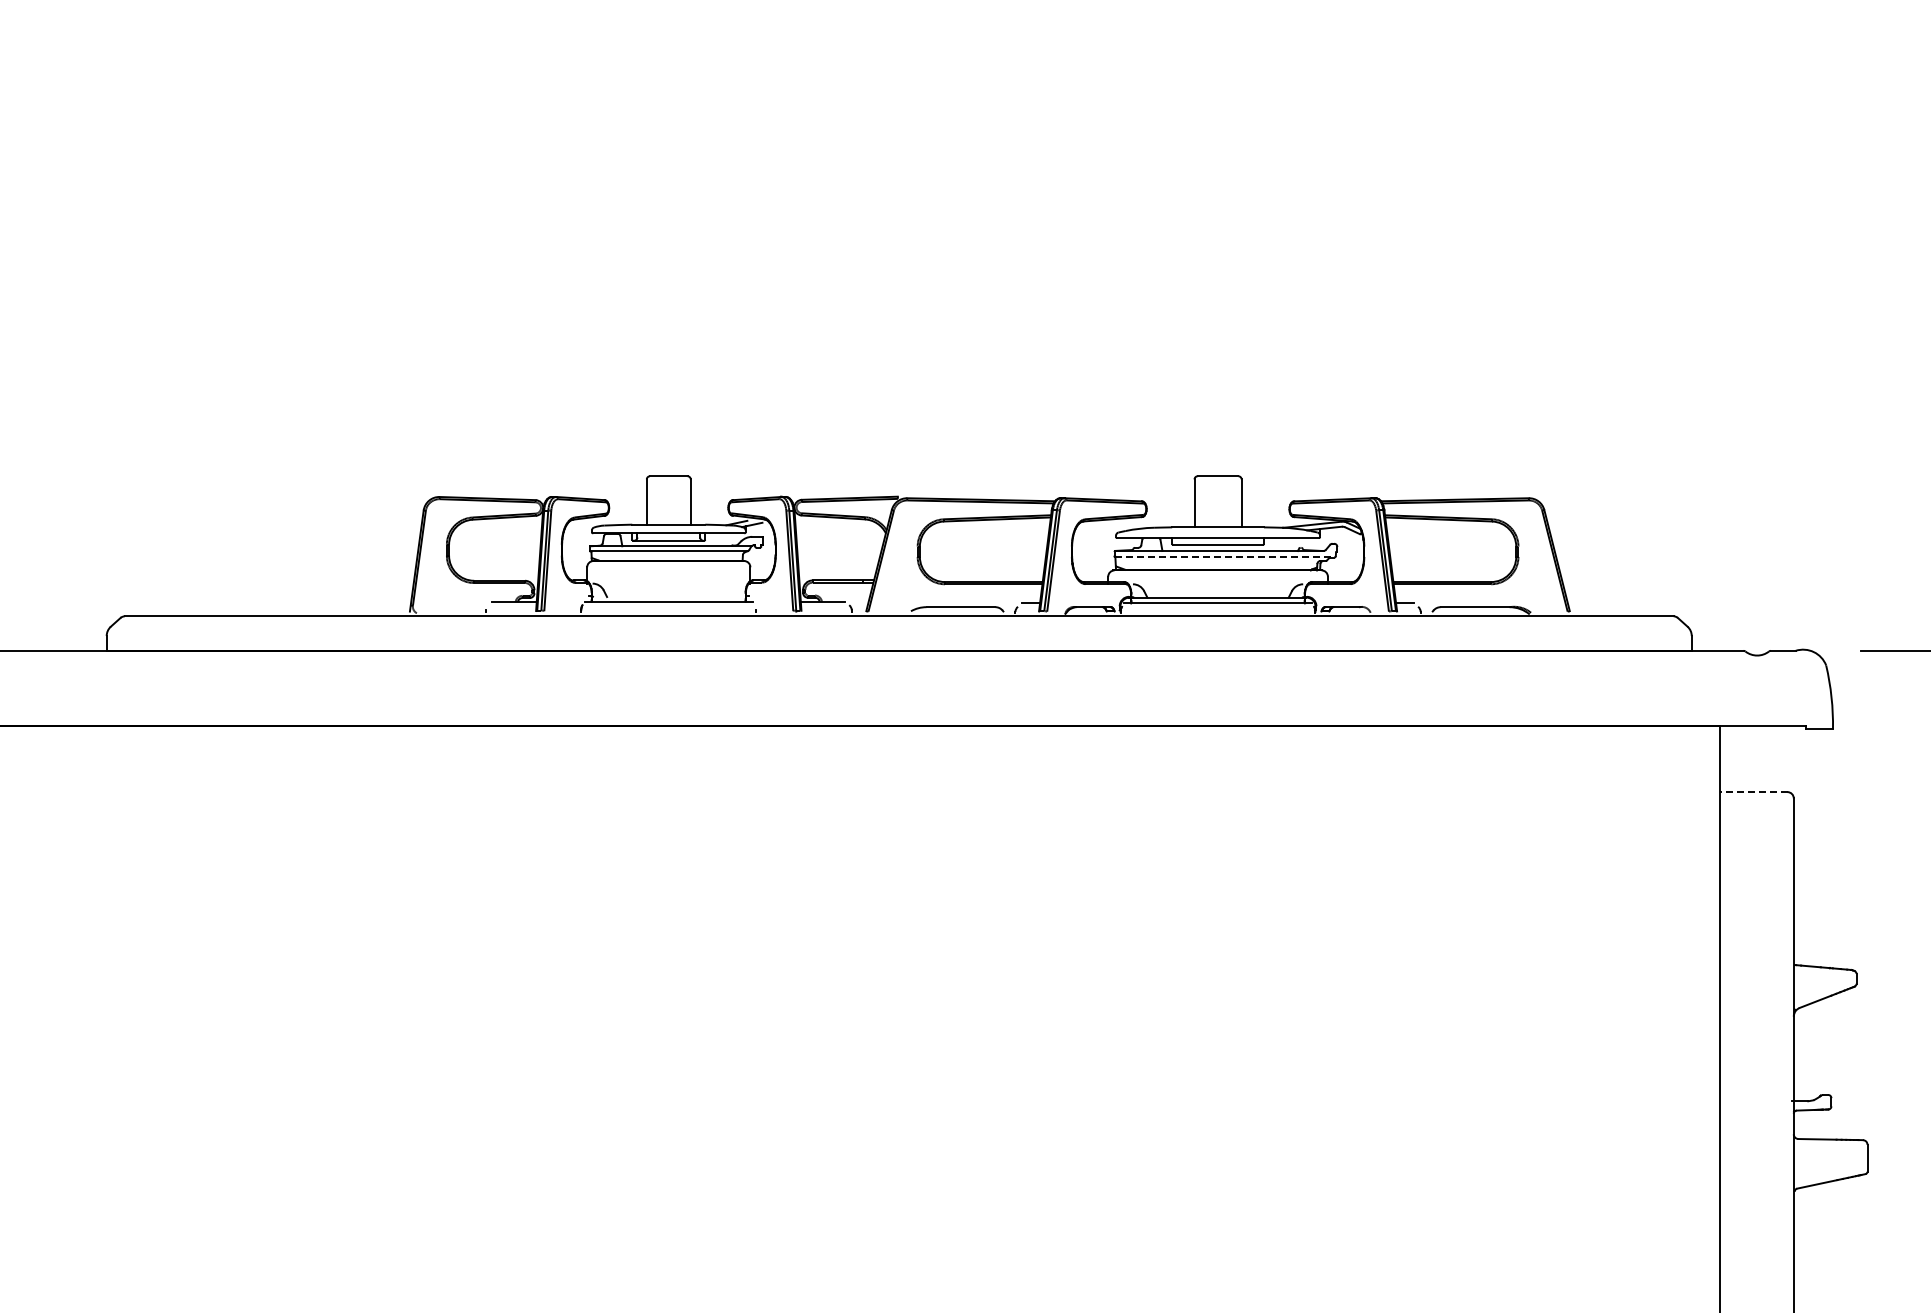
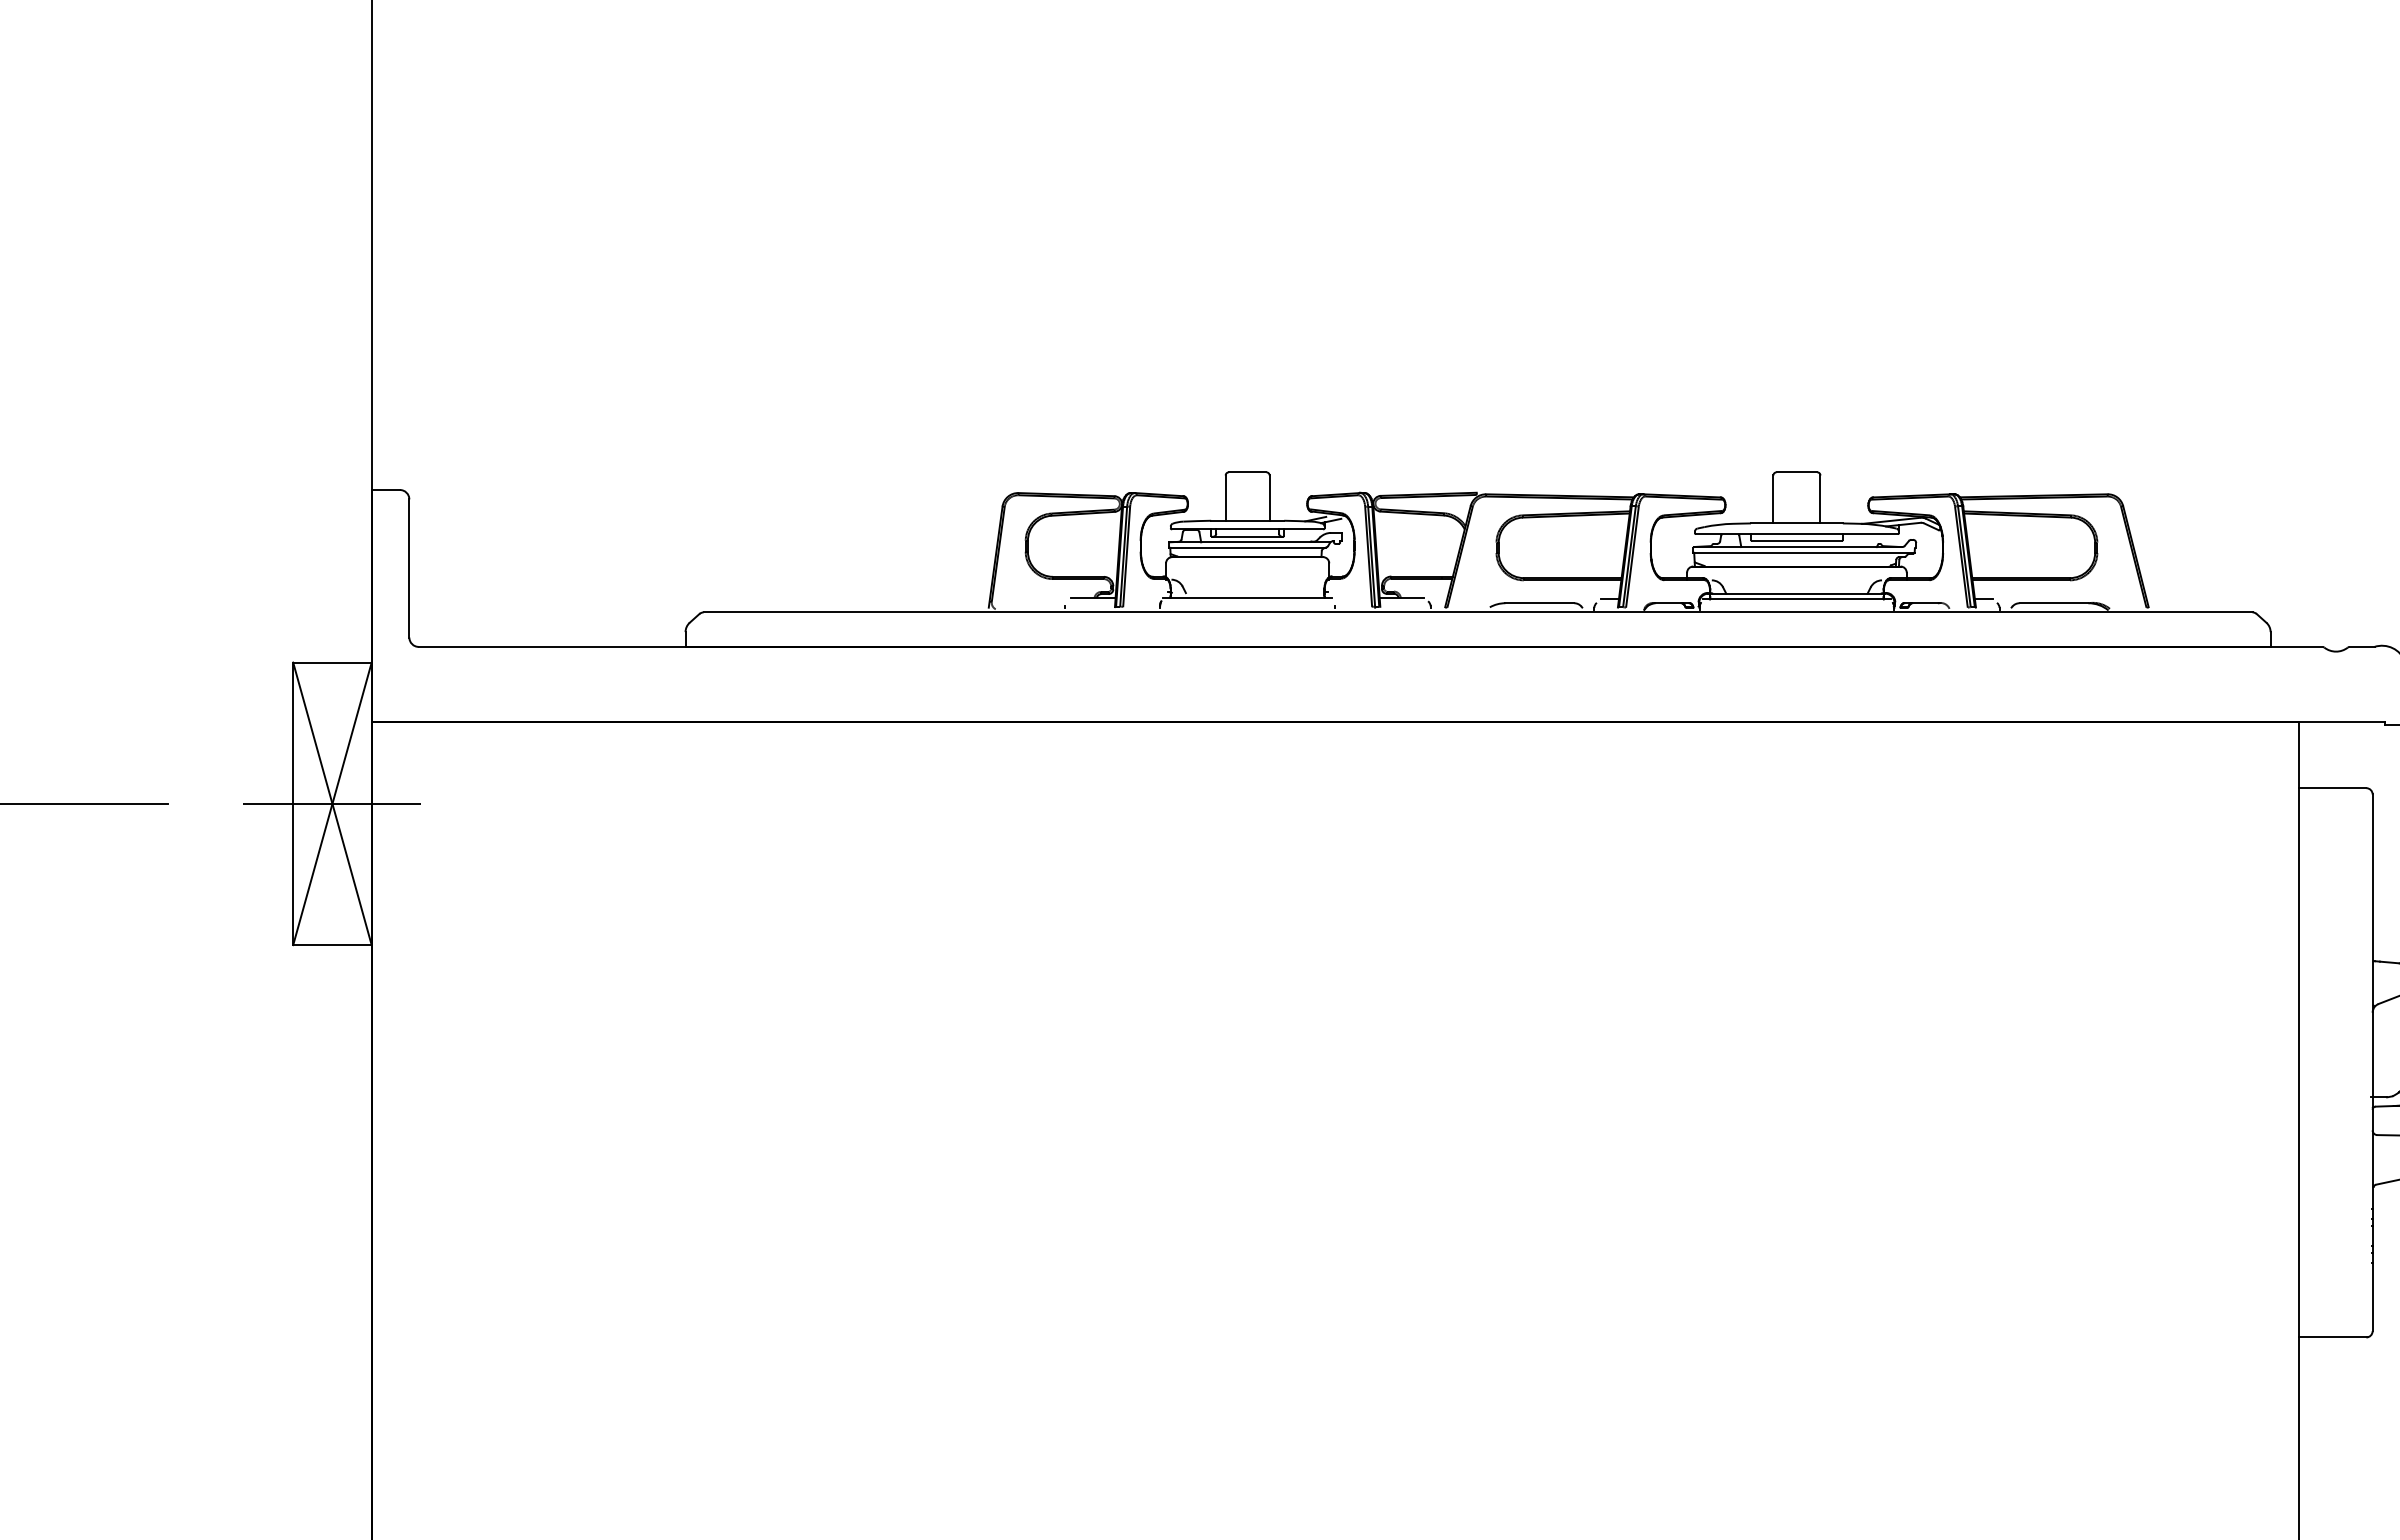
line: (1225, 556) -> (1804, 552), dashed -> solid
line: (1753, 792) -> (2332, 788), dashed -> solid

